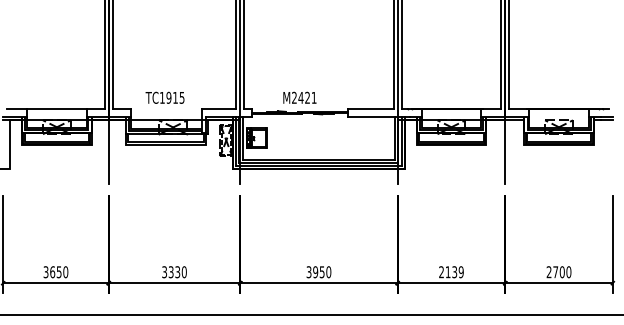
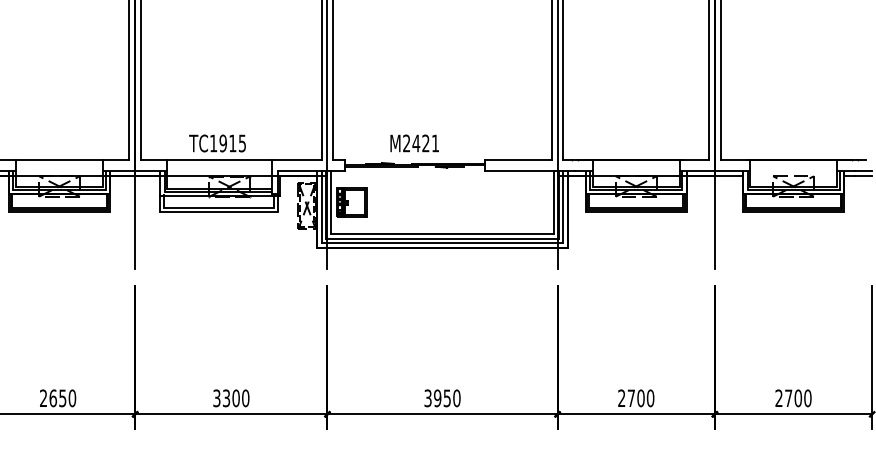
line: (166, 108) -> (219, 159), added
text: (45, 272) -> (42, 398), 3650 -> 2650
text: (177, 272) -> (235, 398), 3330 -> 3300
text: (454, 272) -> (640, 398), 2139 -> 2700

